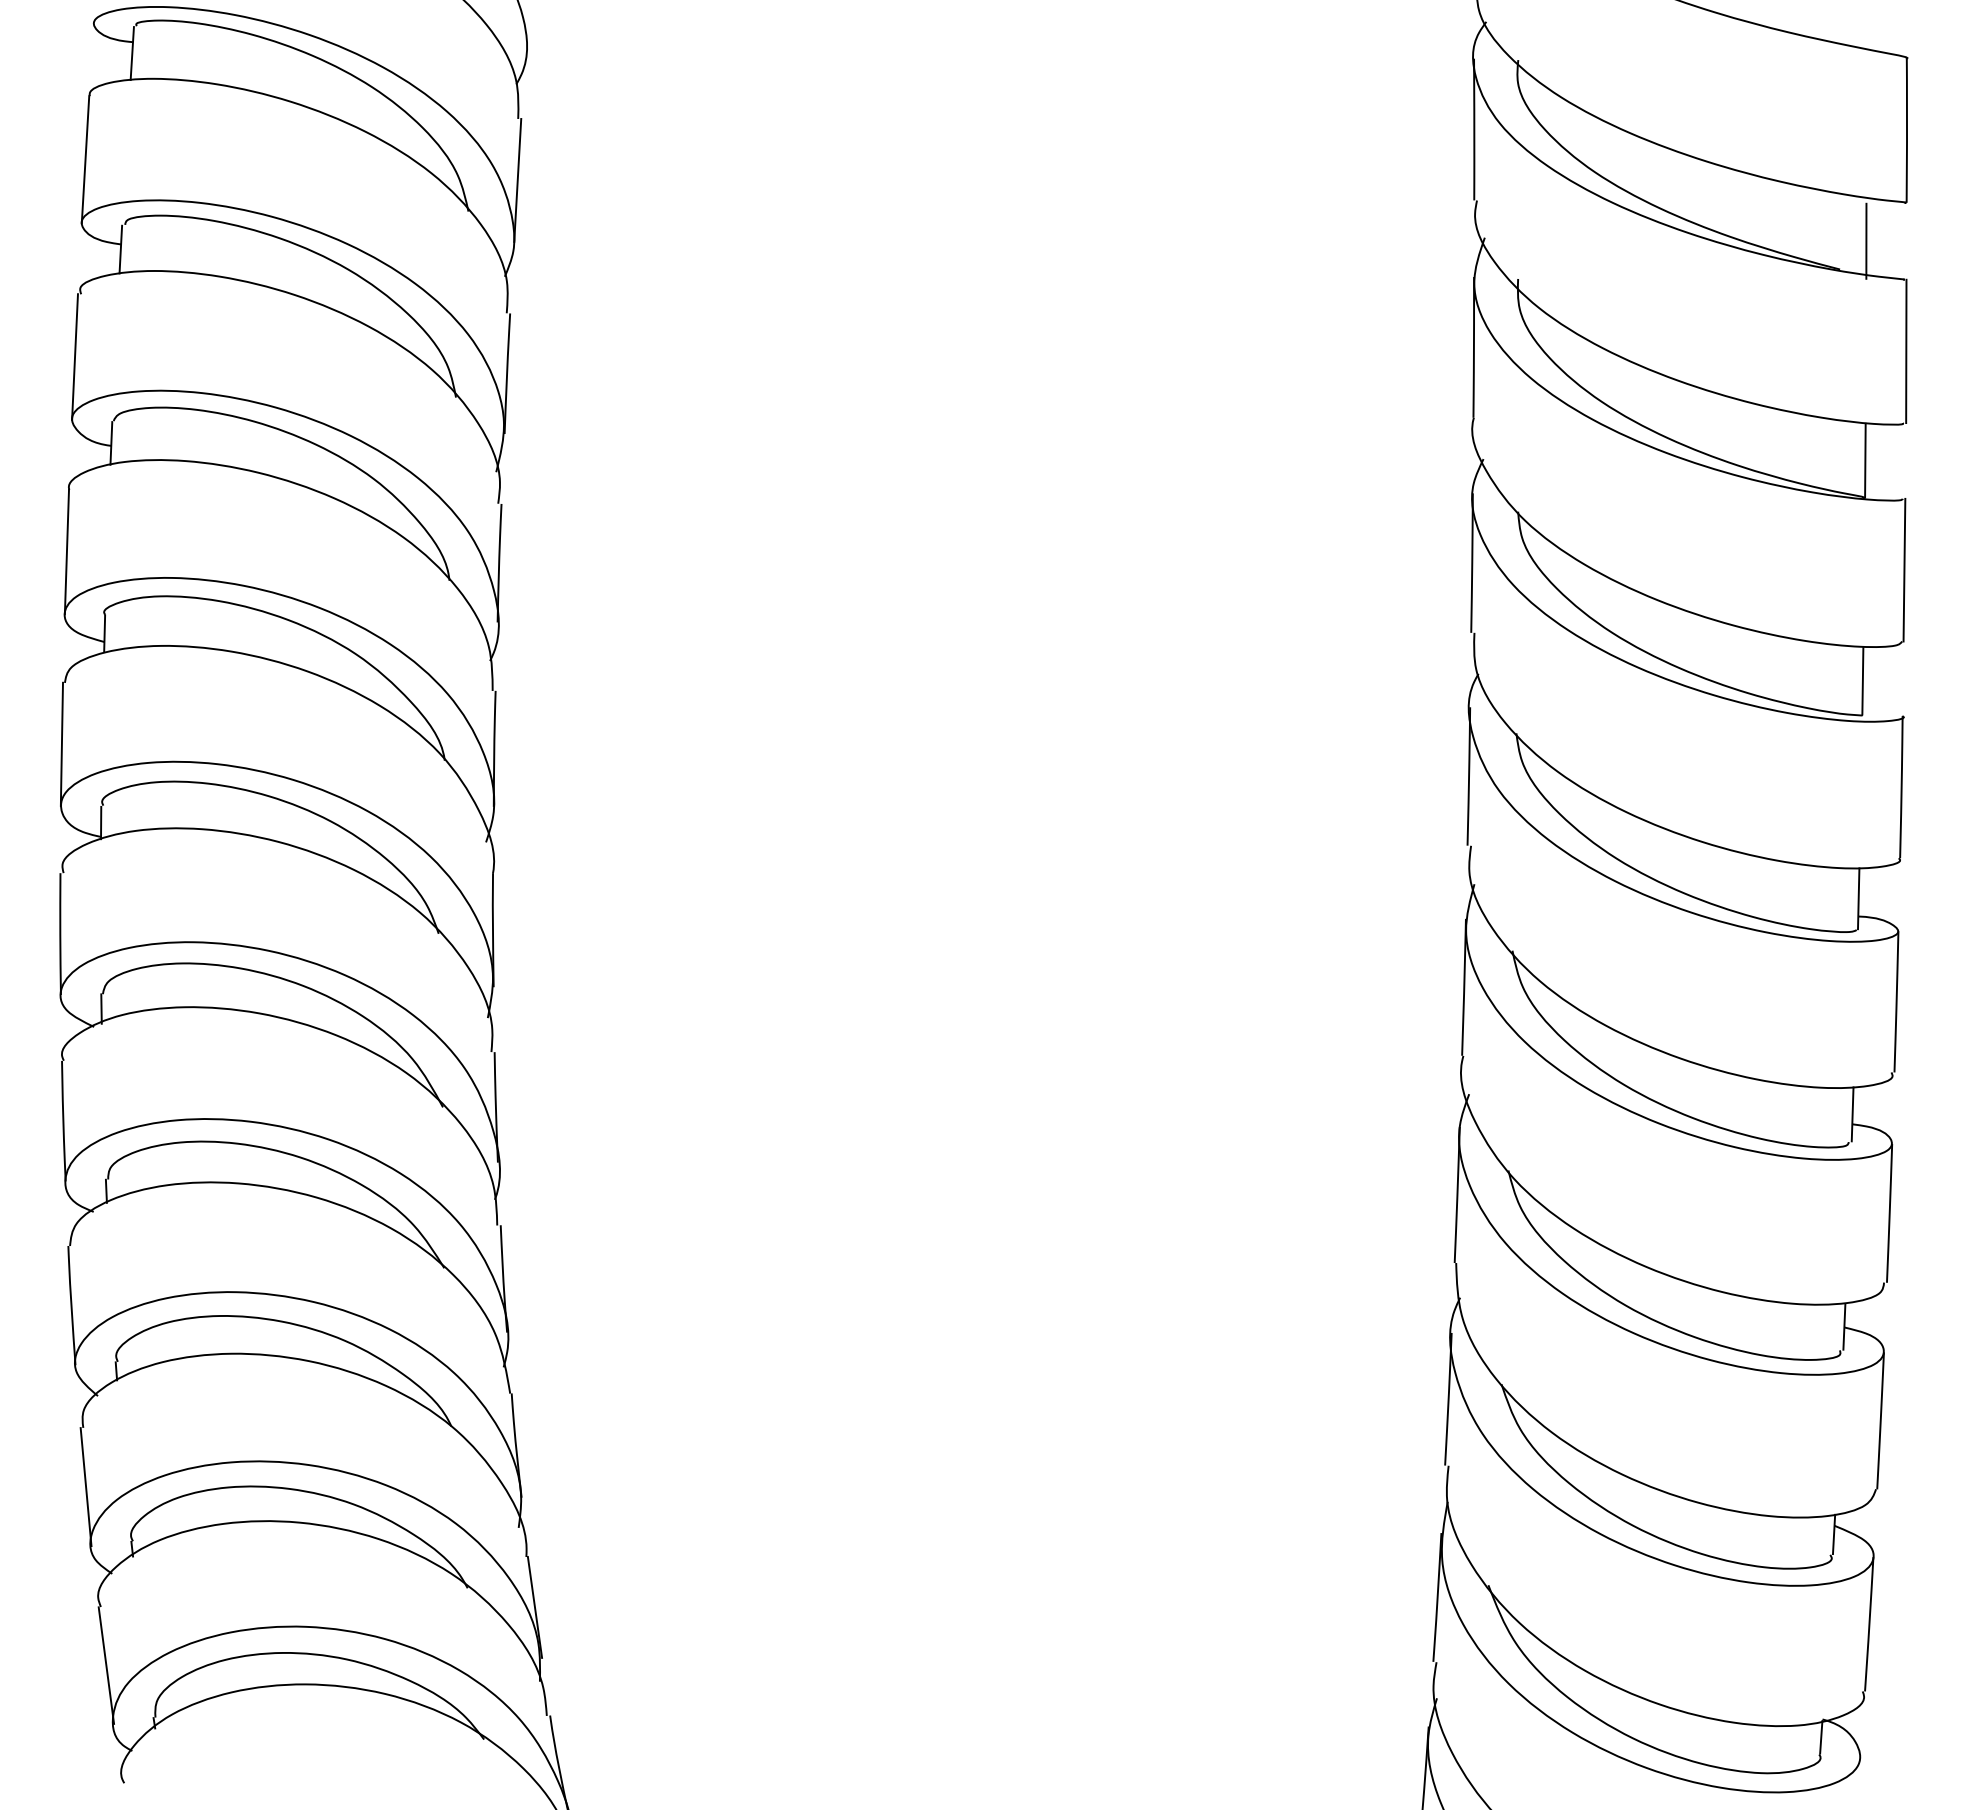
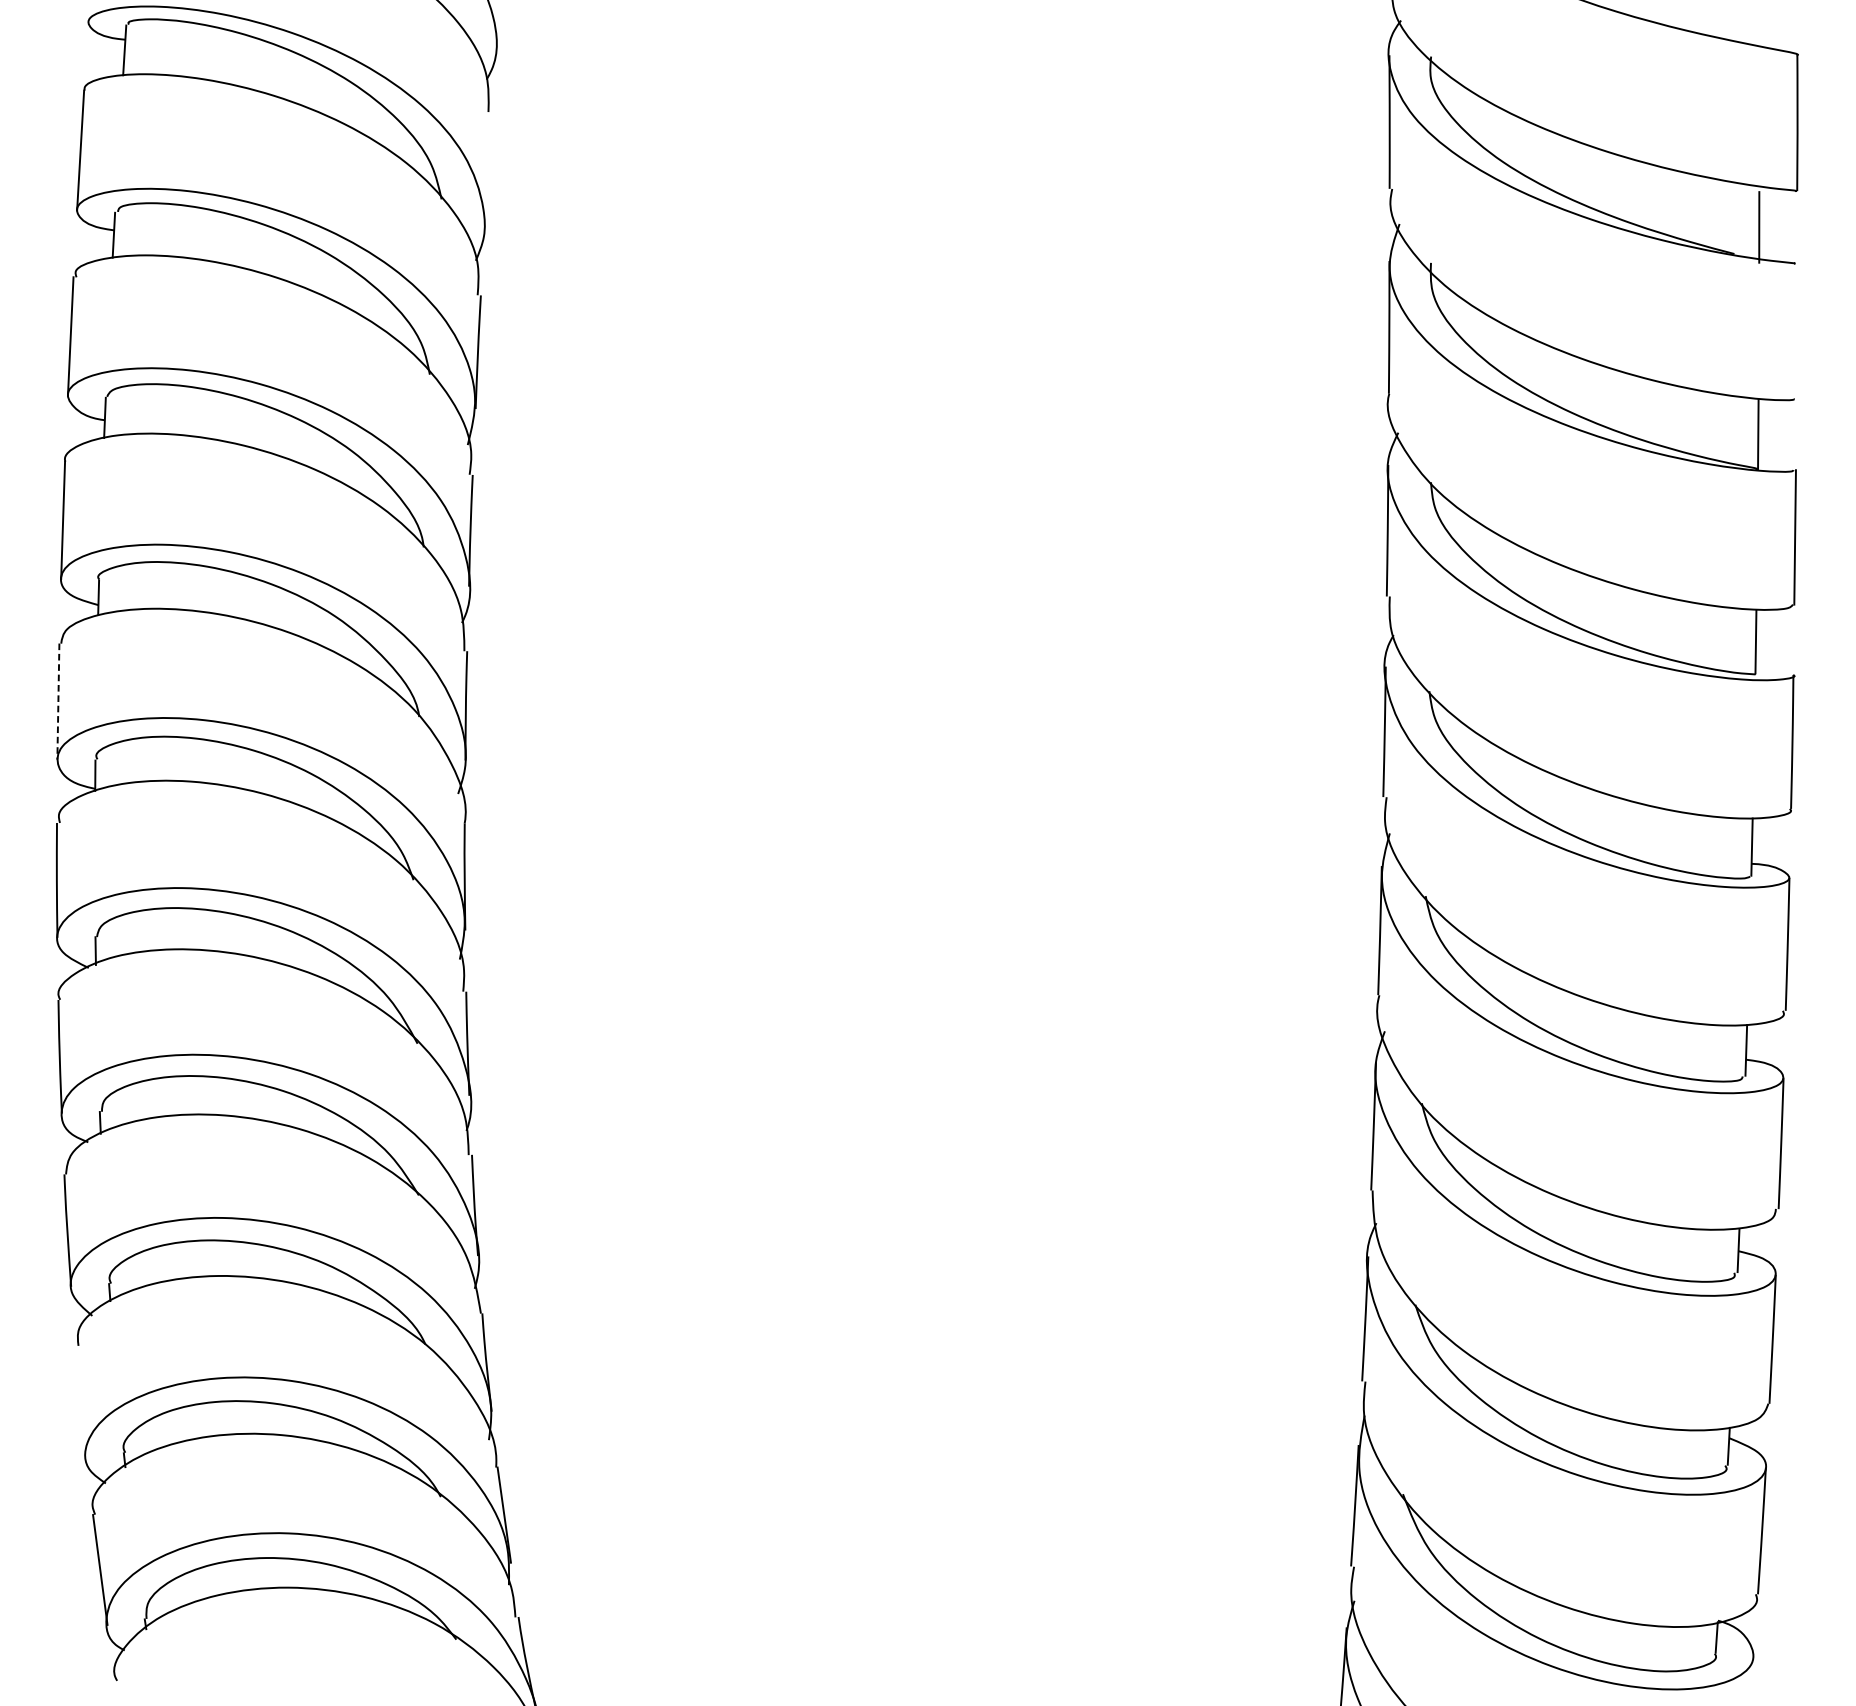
line: (517, 180) -> (487, 170), removed
line: (1906, 351) -> (1797, 331), removed
line: (61, 744) -> (57, 701), solid -> dashed
line: (85, 1487) -> (80, 1402), removed

